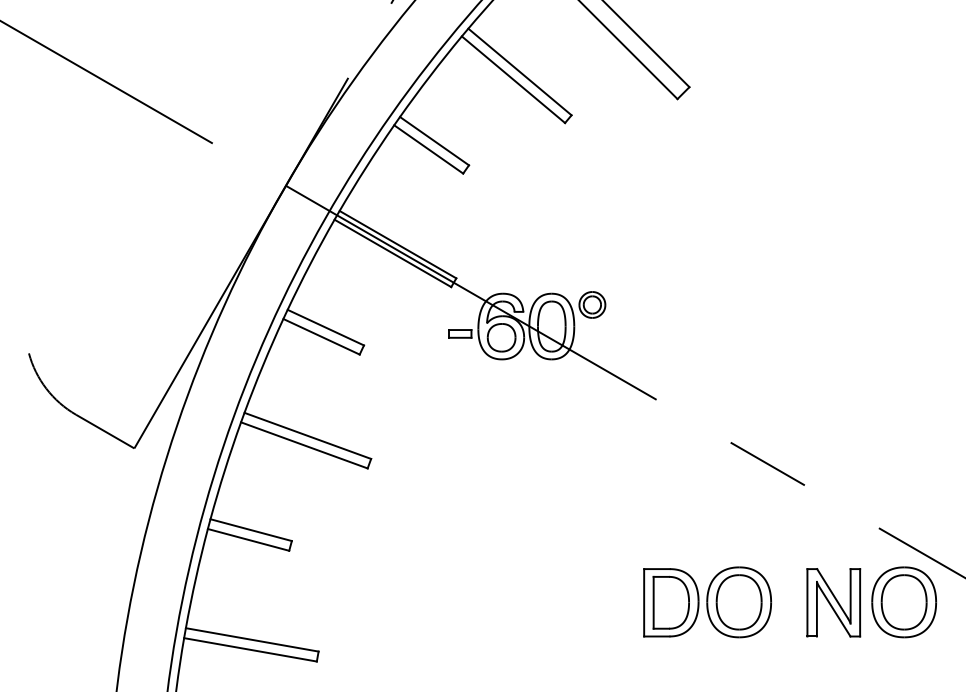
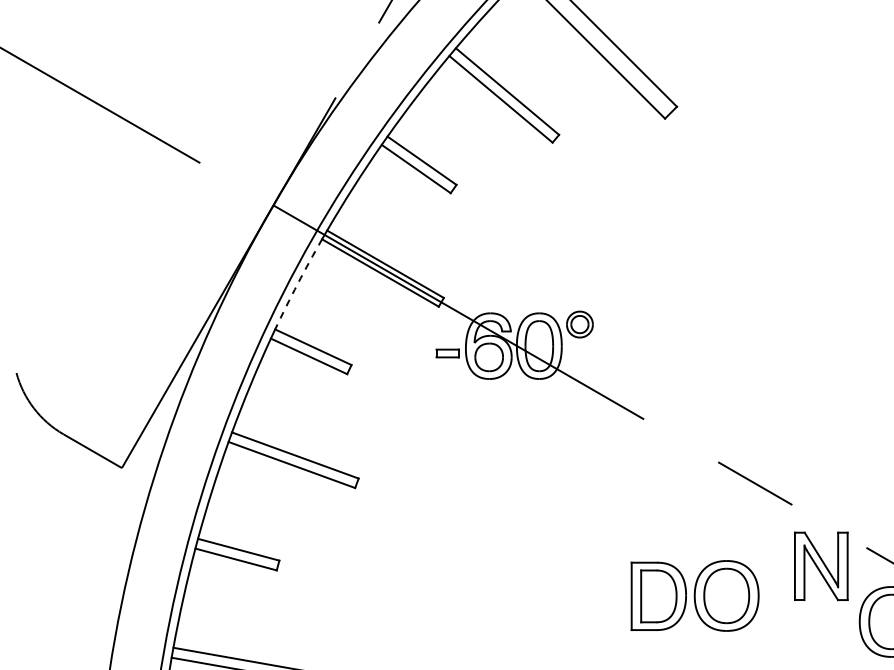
arc: (310, 264) -> (298, 284), solid -> dashed
part: (707, 602) -> (695, 596), moved
part: (833, 602) -> (821, 566), moved

